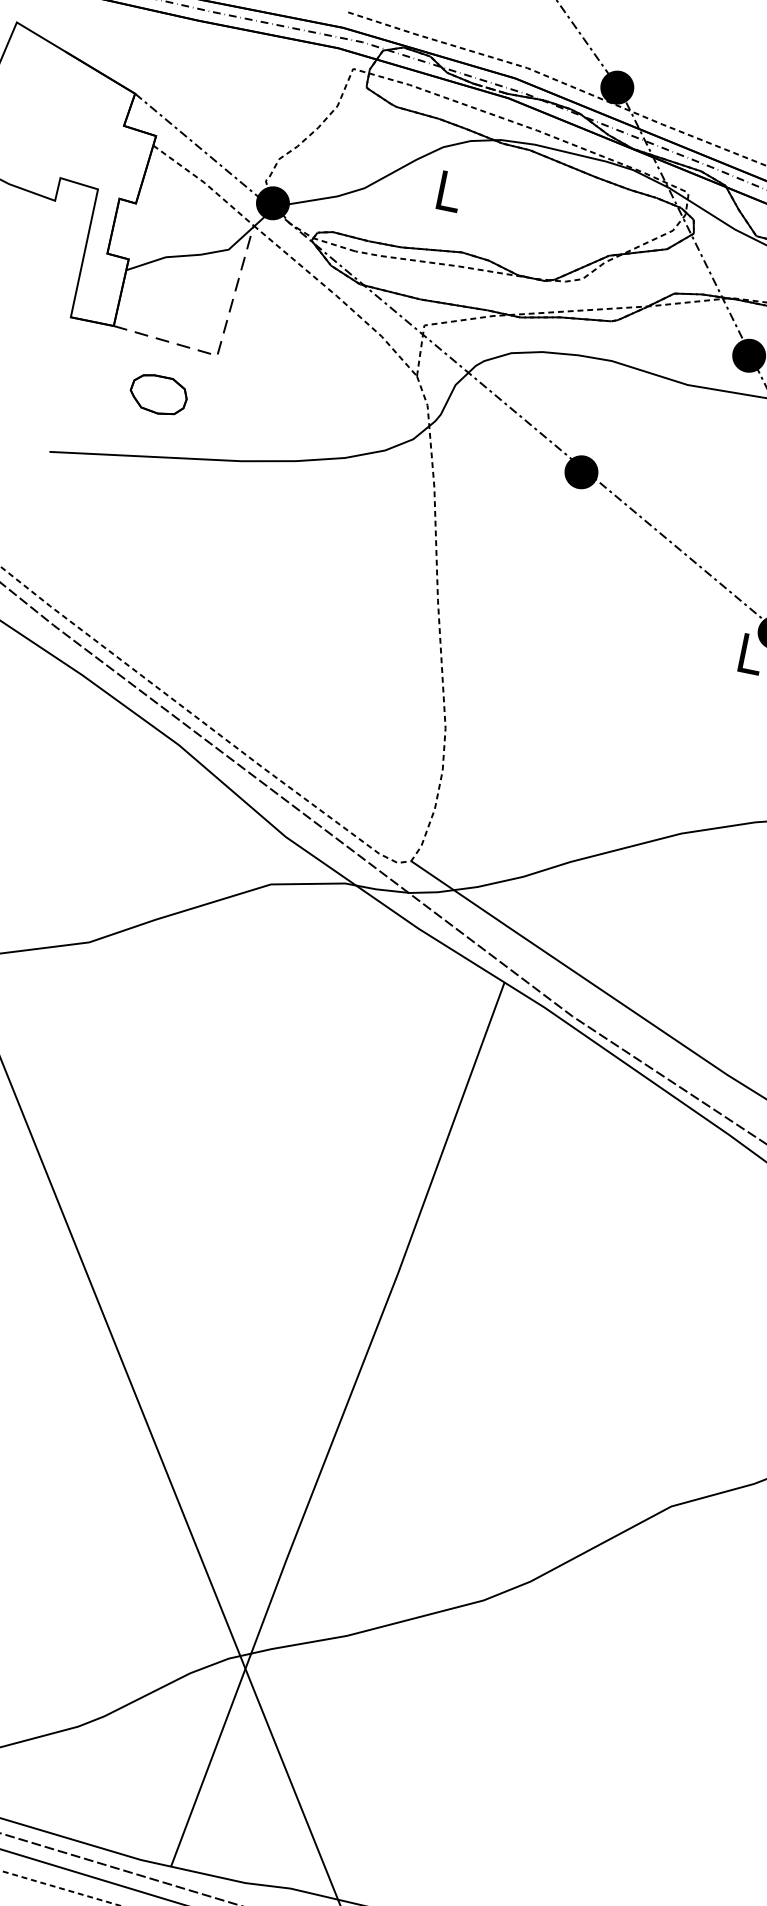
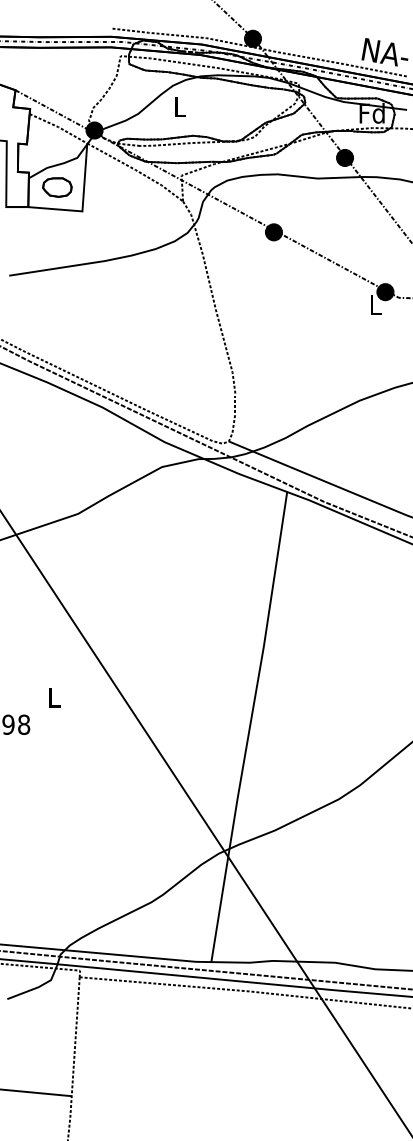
line: (220, 342) -> (82, 204), dashed -> solid
part: (158, 394) -> (57, 187), moved

